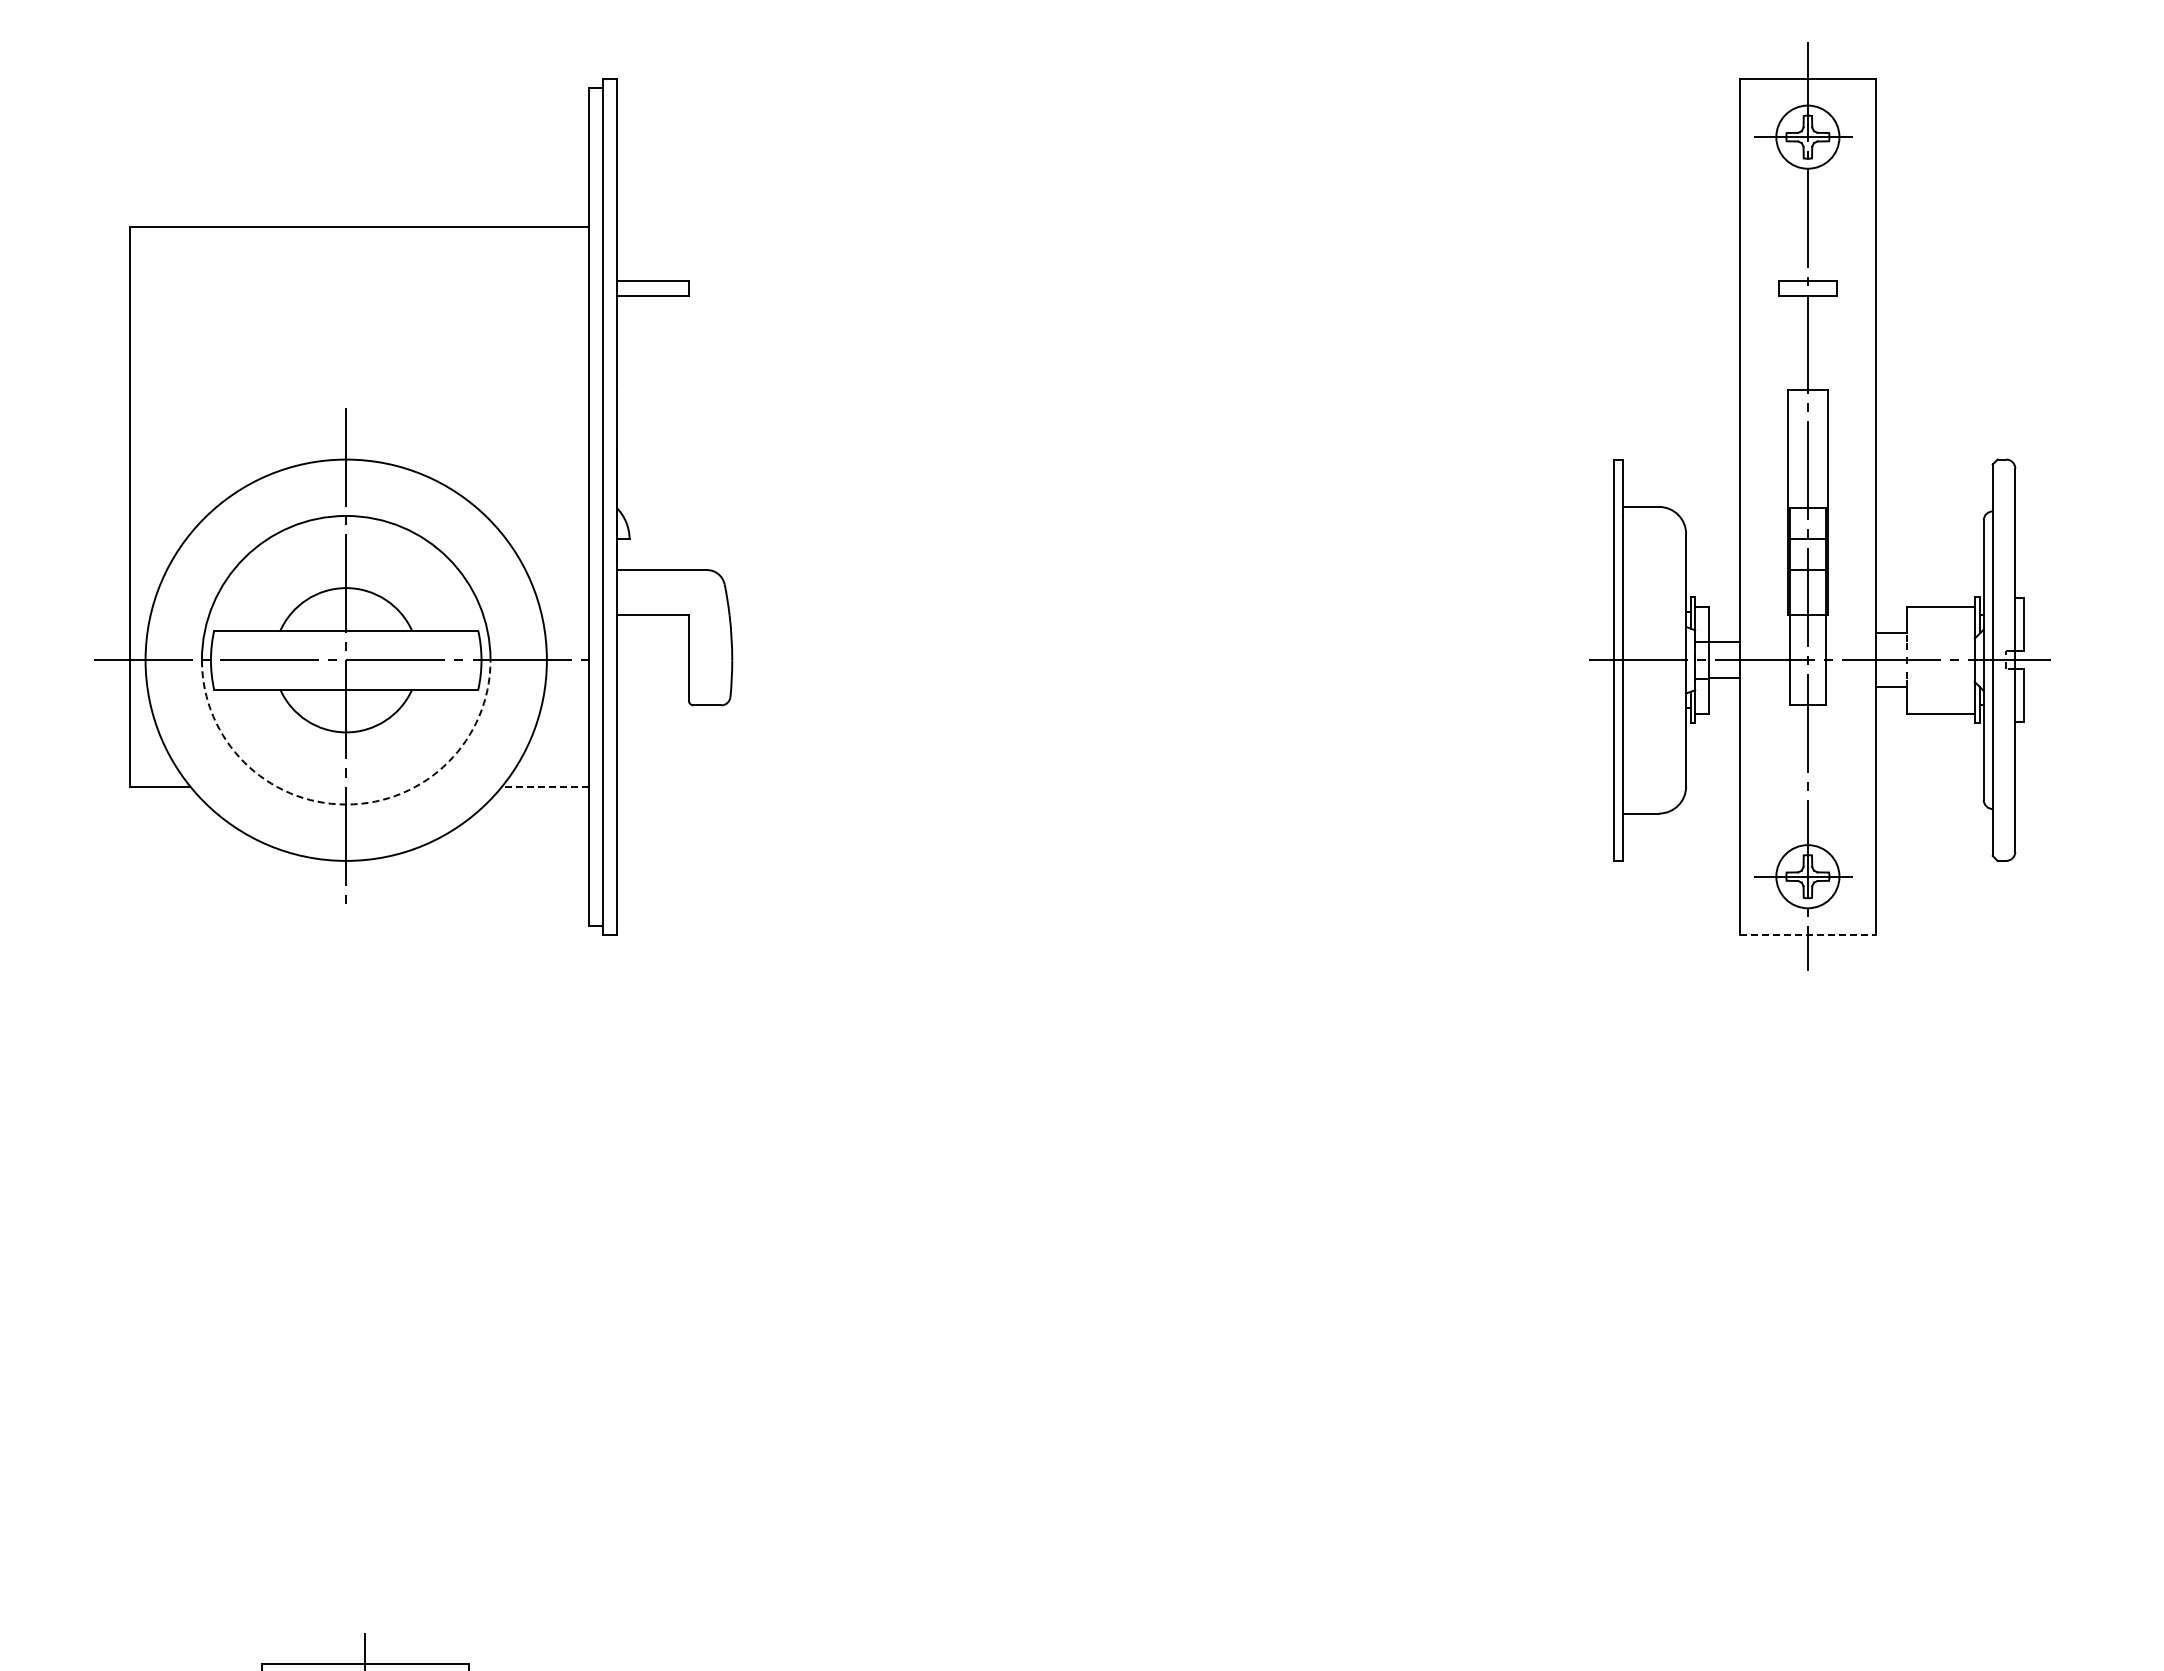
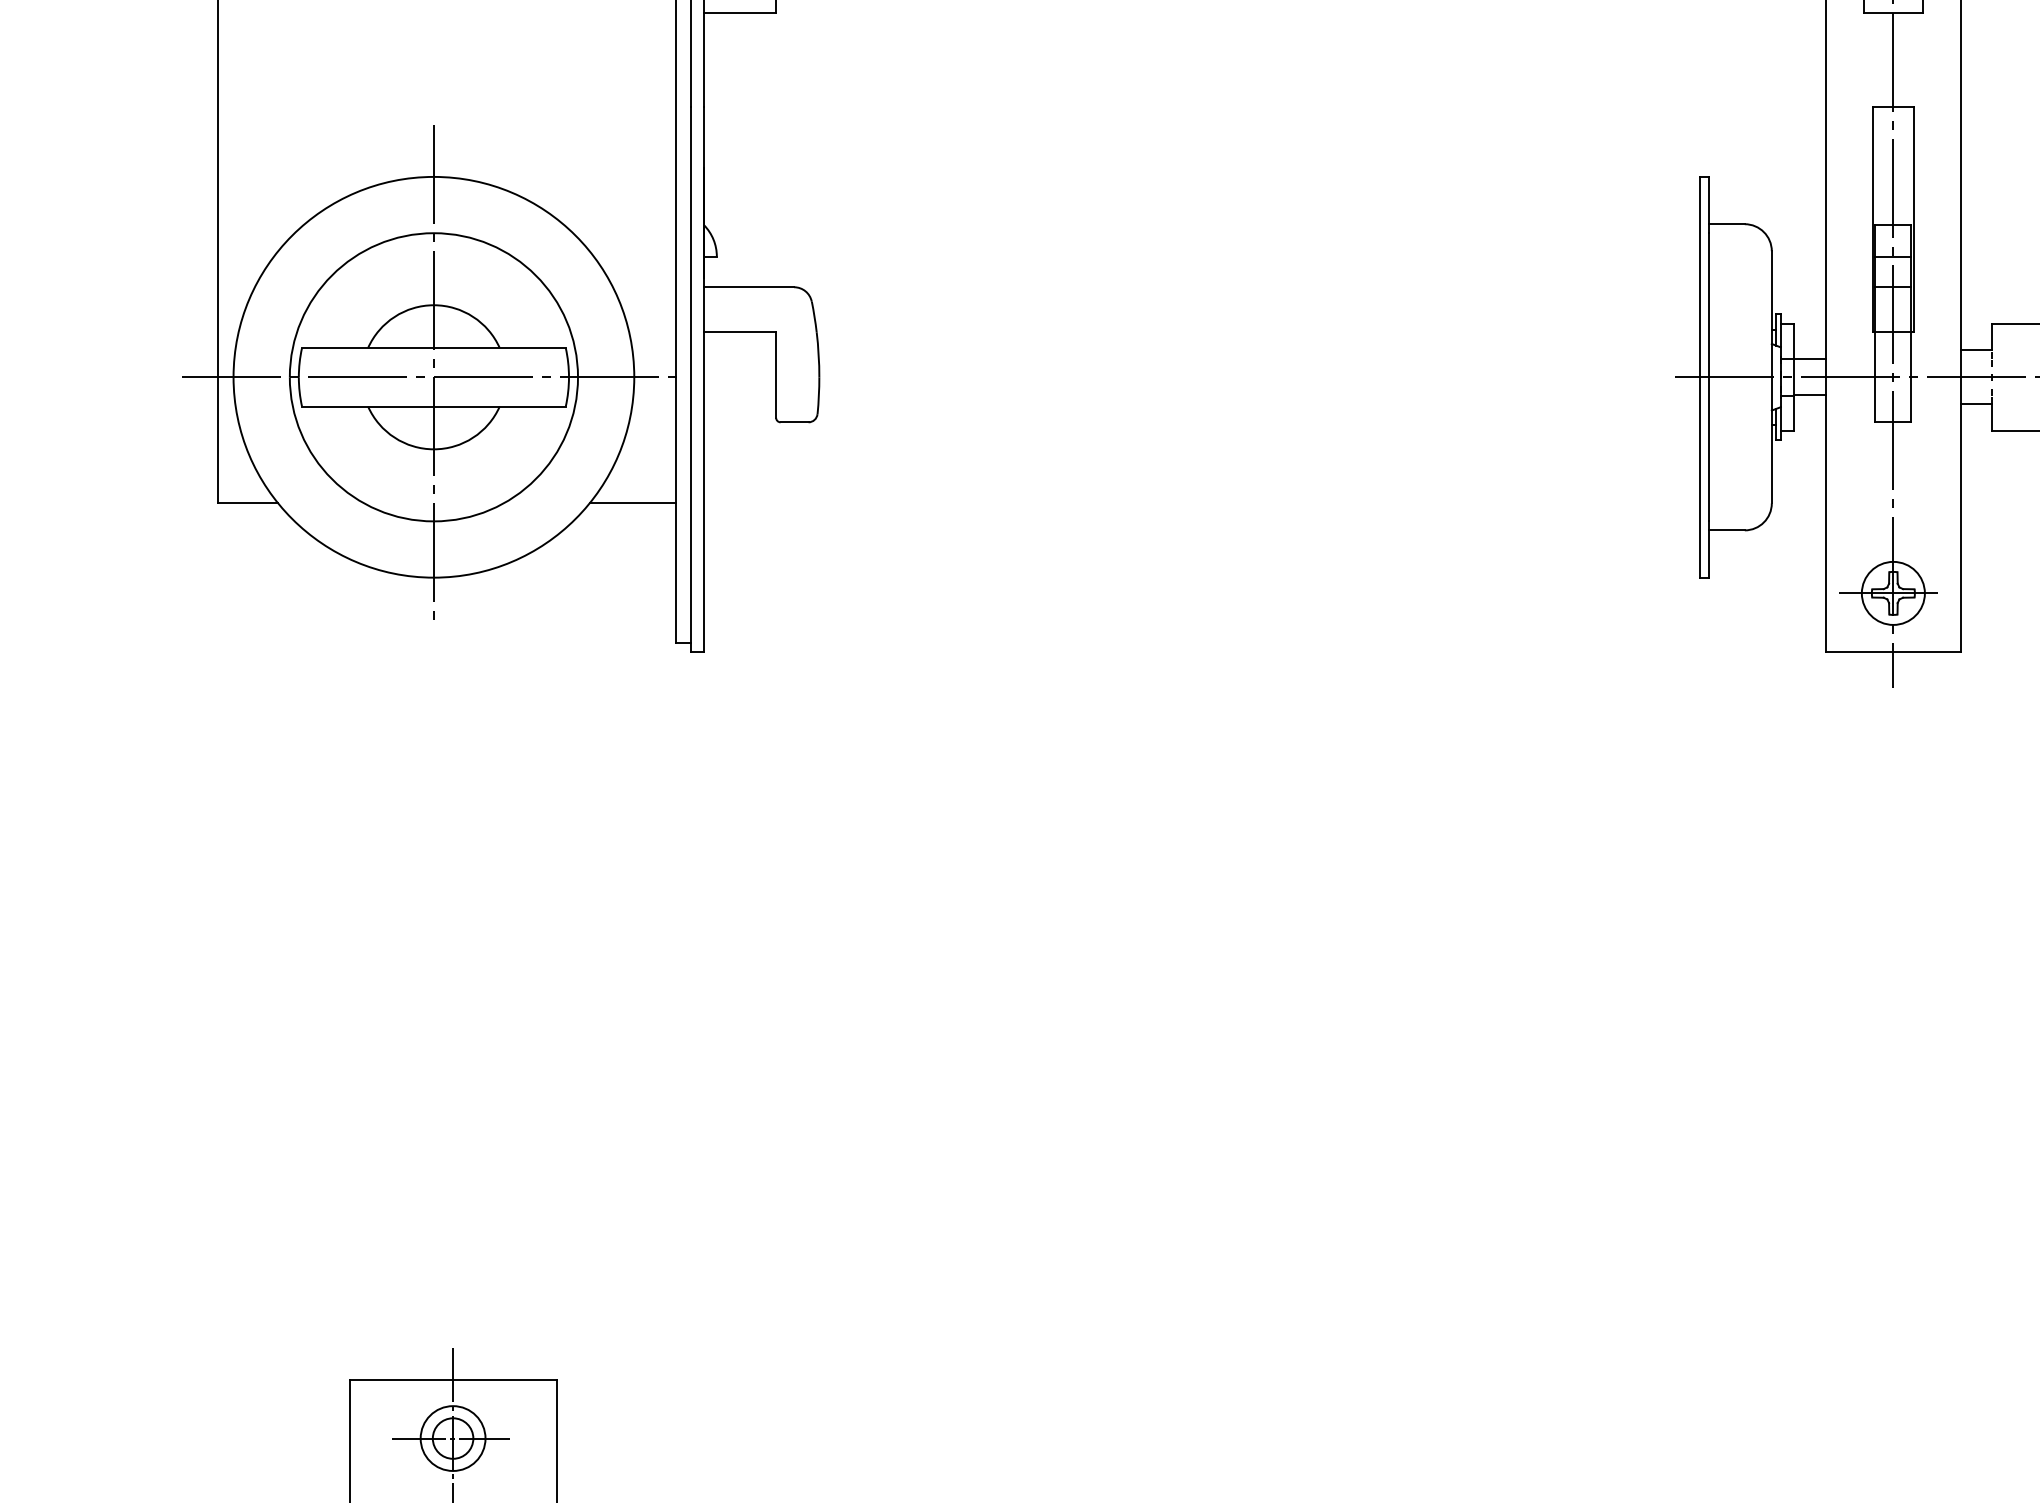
line: (545, 786) -> (632, 503), dashed -> solid
arc: (346, 804) -> (434, 521), dashed -> solid
line: (1807, 935) -> (1892, 652), dashed -> solid

